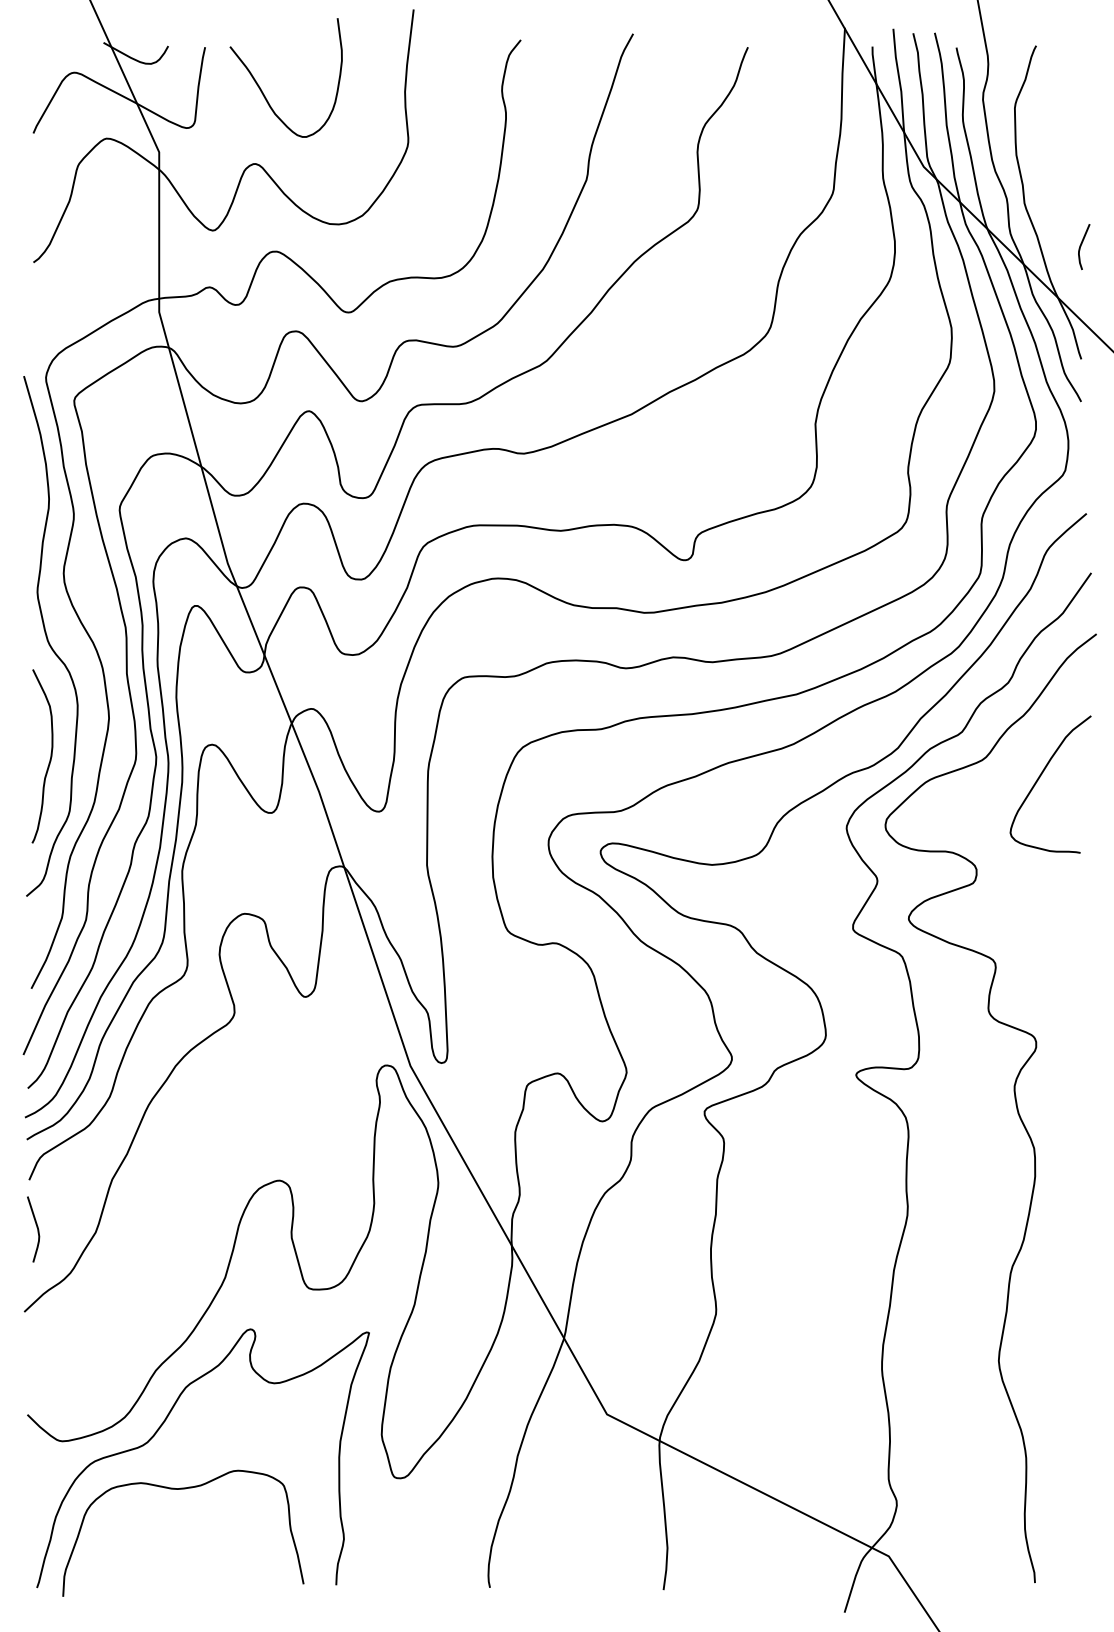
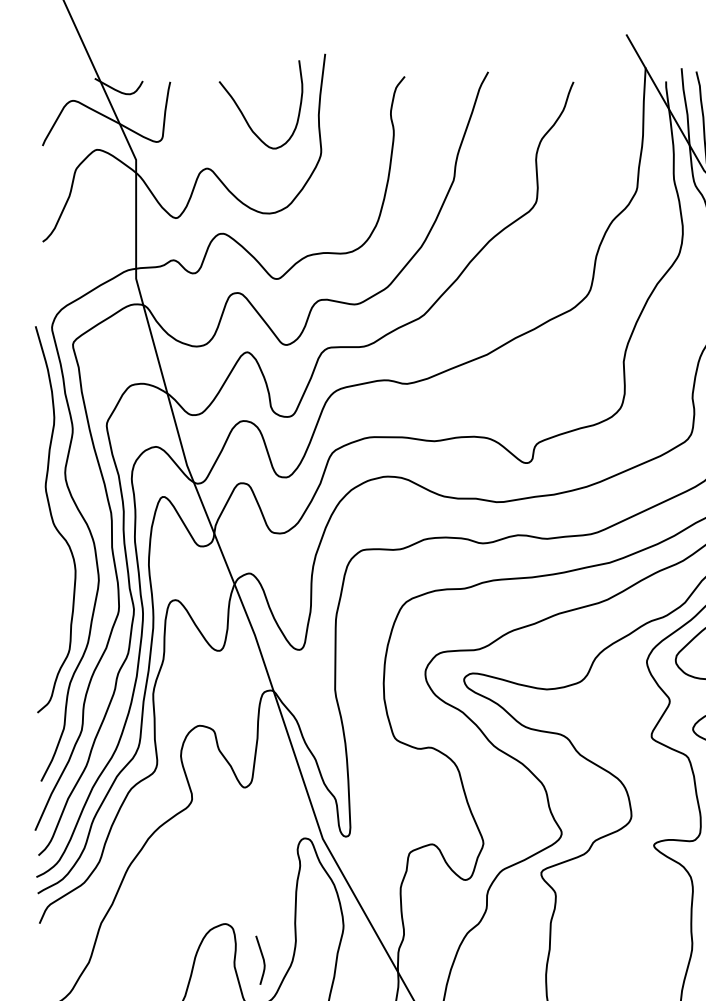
curve: (261, 88) -> (242, 112), moved
curve: (49, 759) -> (54, 611), removed
curve: (36, 1227) -> (262, 958), moved

